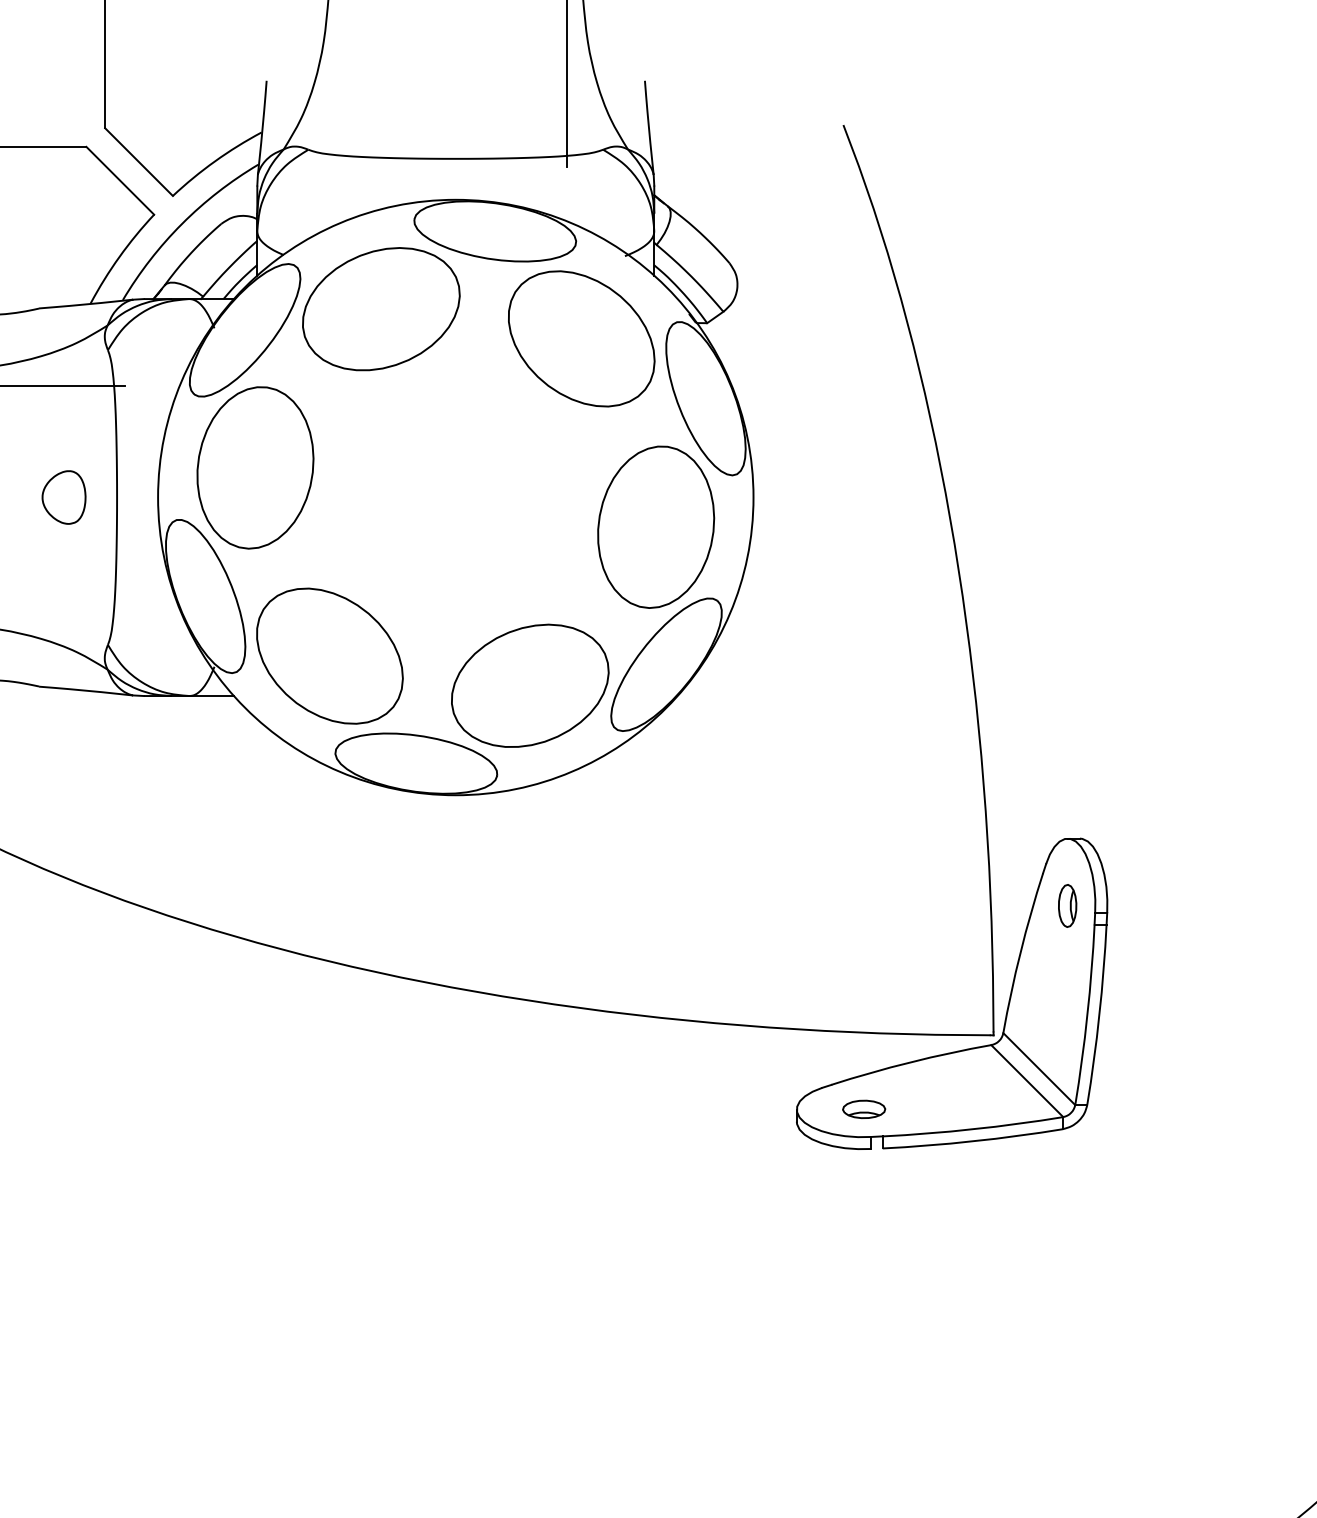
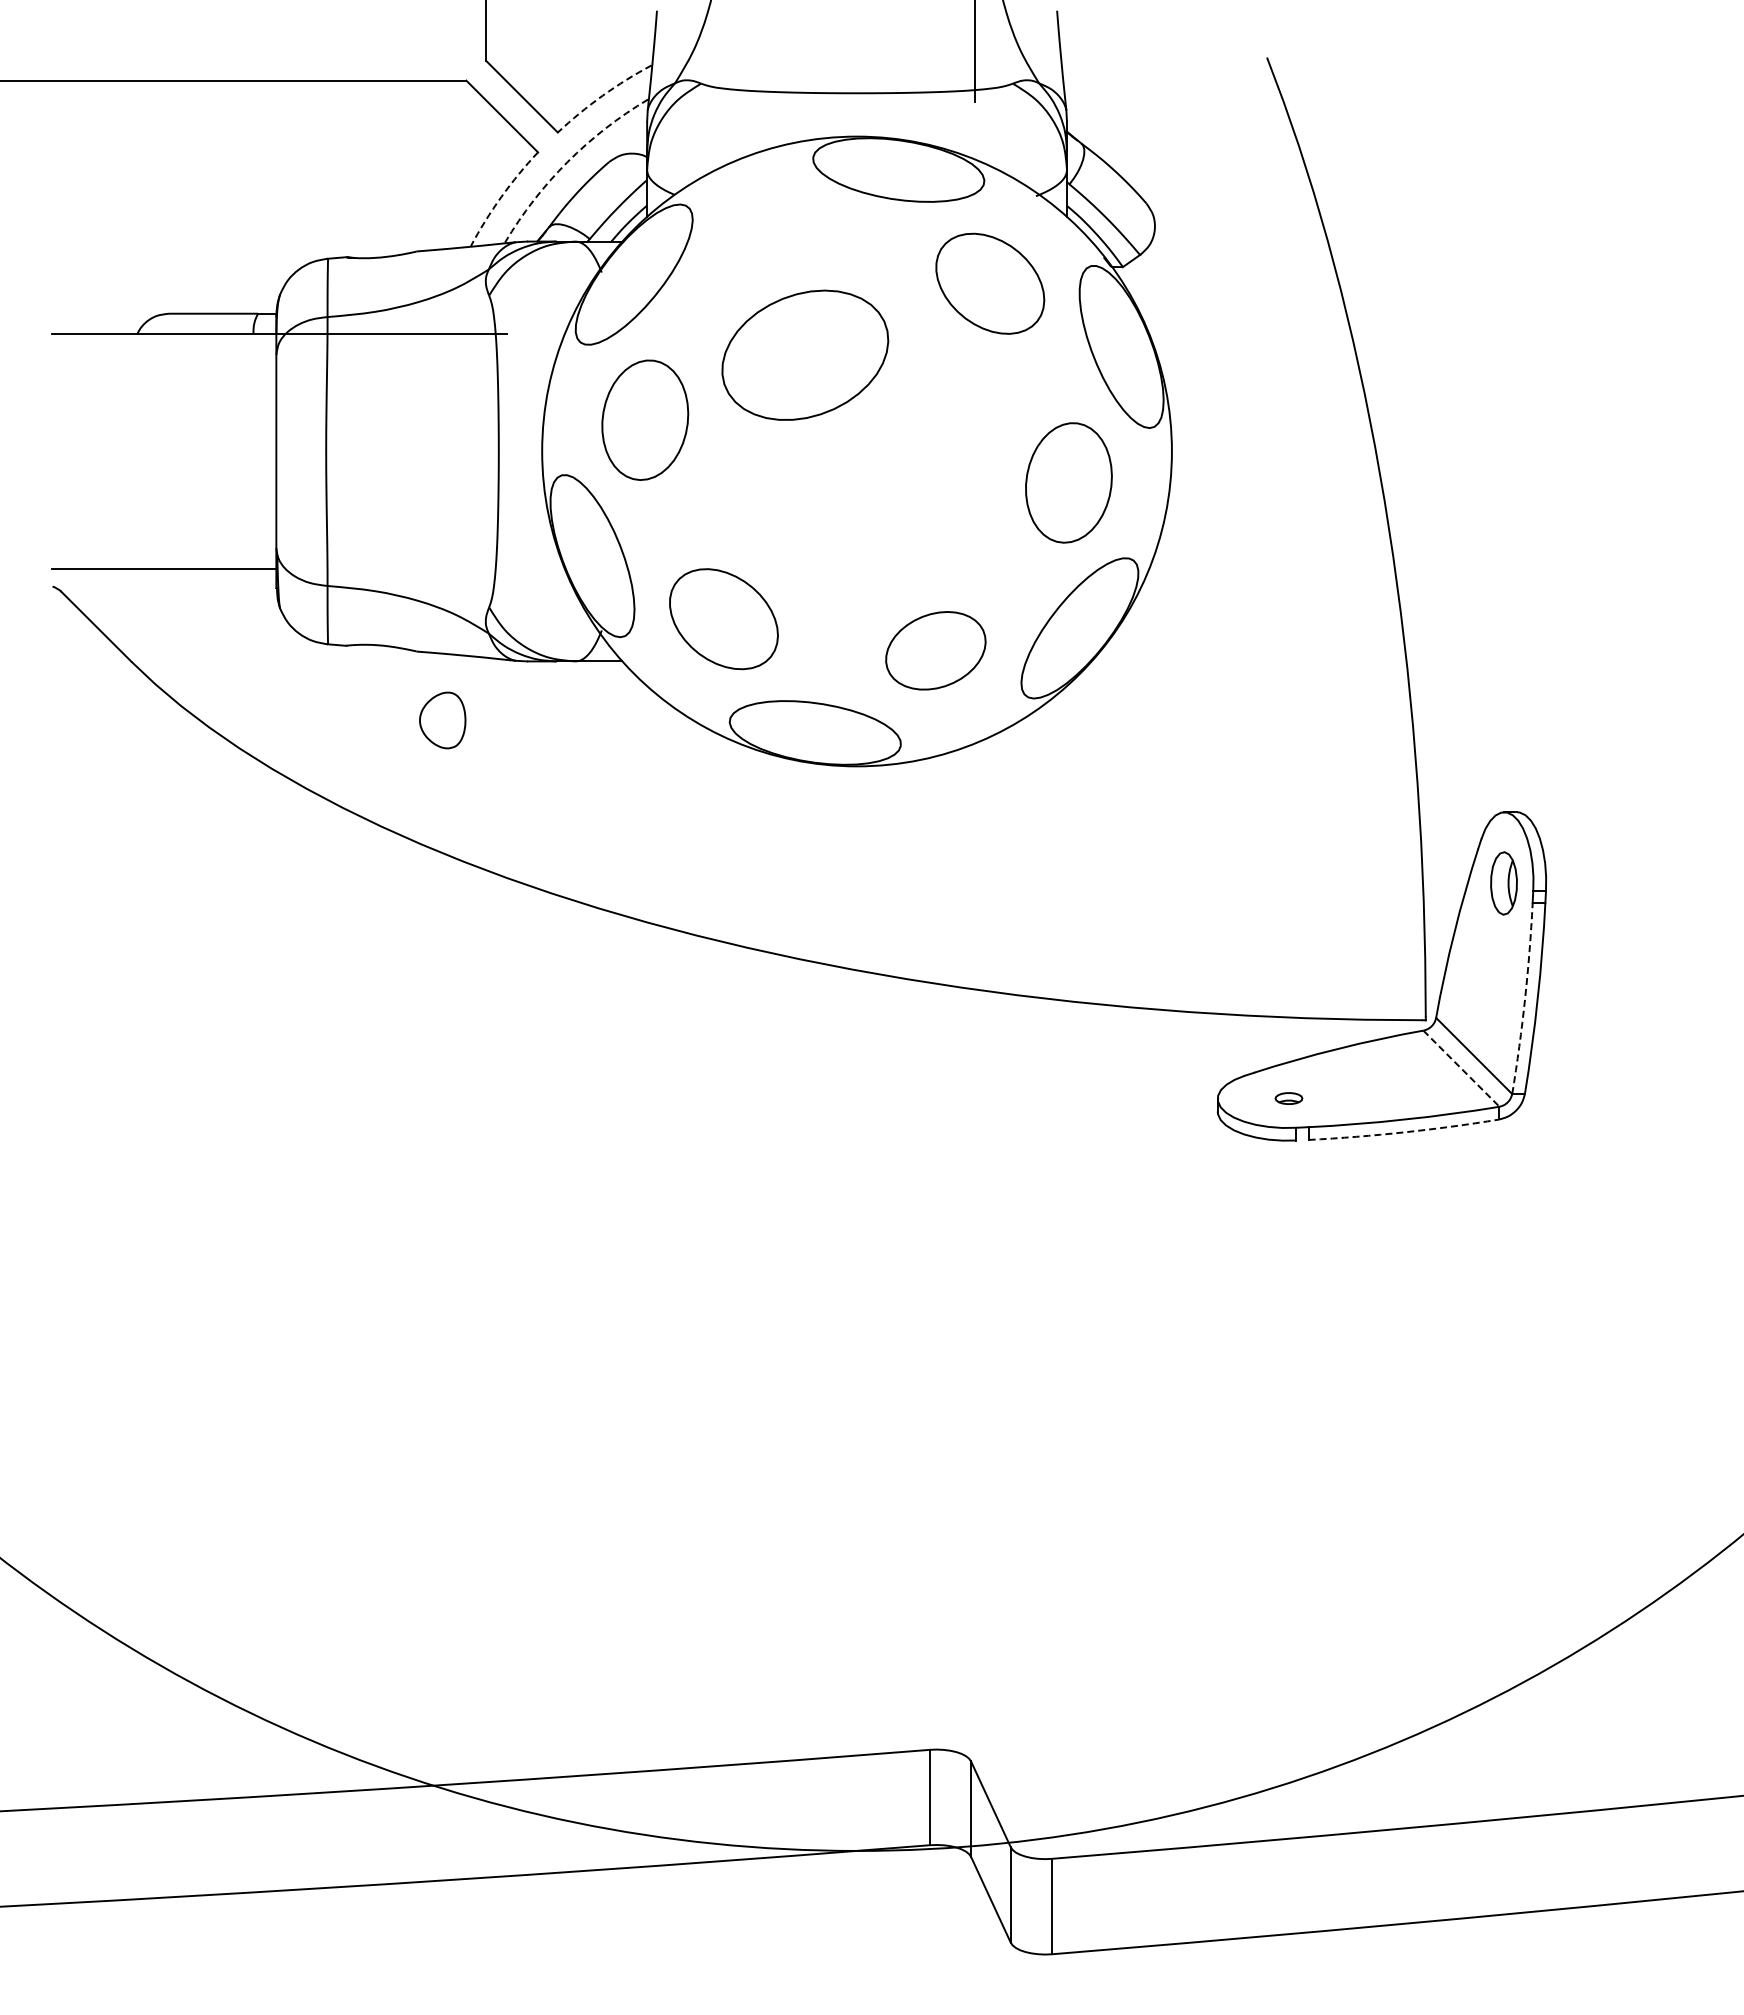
arc: (215, 160) -> (602, 95), solid -> dashed
arc: (182, 224) -> (567, 162), solid -> dashed
arc: (119, 256) -> (501, 196), solid -> dashed
part: (381, 308) -> (805, 354), moved
part: (581, 338) -> (990, 283), size x0.7
part: (255, 468) -> (645, 420), size x0.7
part: (63, 497) -> (442, 720), moved
part: (655, 526) -> (1068, 482), size x0.7
part: (329, 655) -> (723, 618), size x0.7
part: (529, 685) -> (935, 650), size x0.6
part: (1067, 905) -> (1504, 883), size x1.4
arc: (1087, 1014) -> (1525, 998), solid -> dashed
line: (1027, 1080) -> (1461, 1068), solid -> dashed
part: (863, 1109) -> (1288, 1098), size x0.6
arc: (973, 1141) -> (1404, 1132), solid -> dashed

